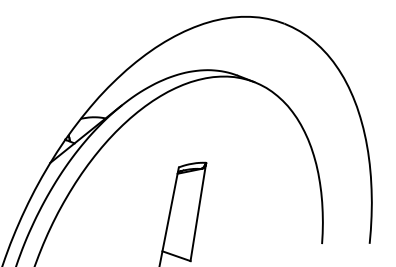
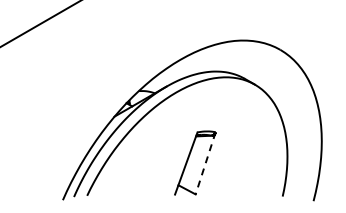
line: (198, 212) -> (205, 163), solid -> dashed

